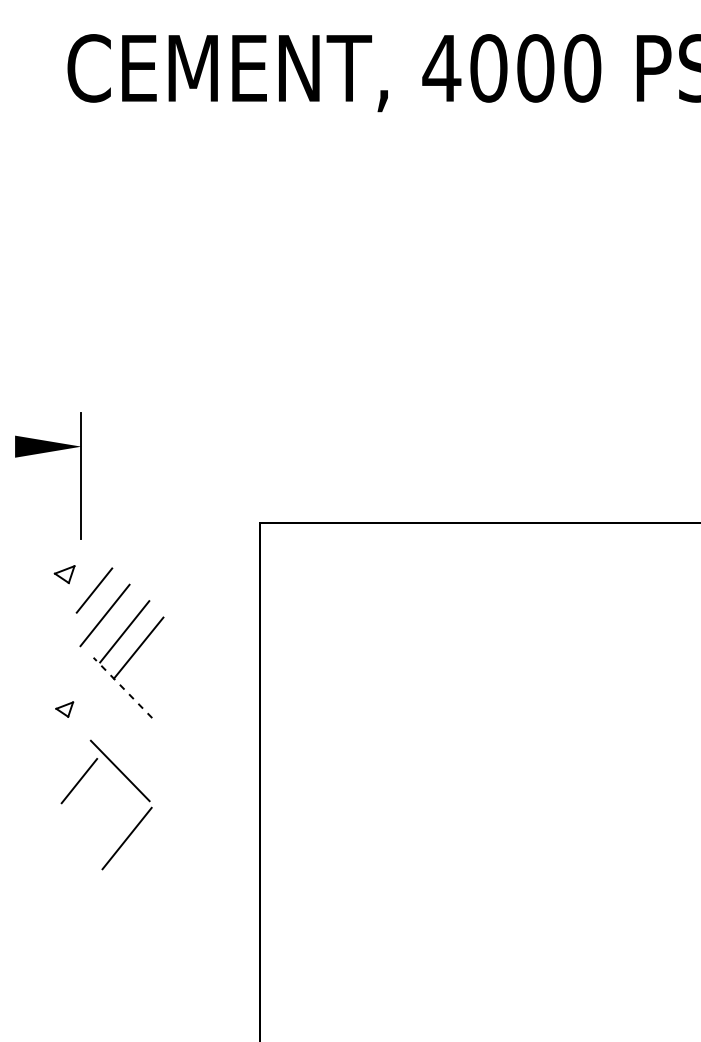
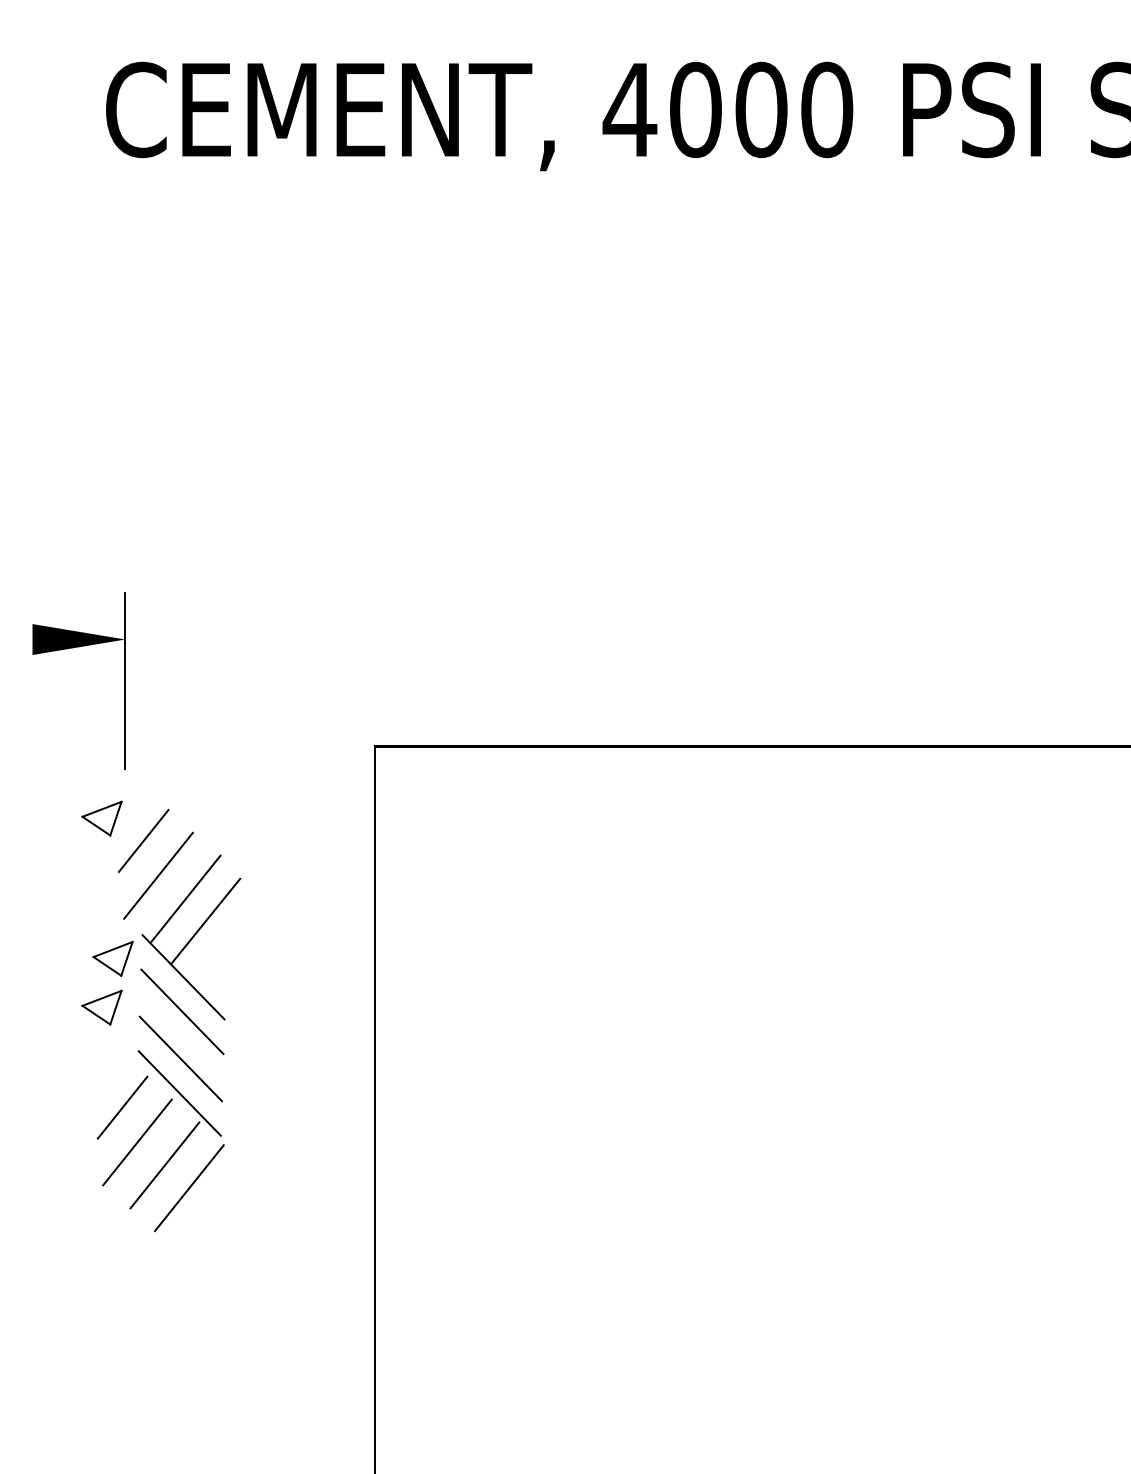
part: (64, 574) -> (101, 818), size x1.43
part: (72, 674) -> (112, 958), added
line: (122, 688) -> (183, 977), dashed -> solid
part: (64, 709) -> (101, 1007), size x1.67
line: (122, 712) -> (182, 1011), added
line: (120, 745) -> (180, 1058), added
line: (90, 805) -> (137, 1142), added
line: (109, 822) -> (164, 1165), added

